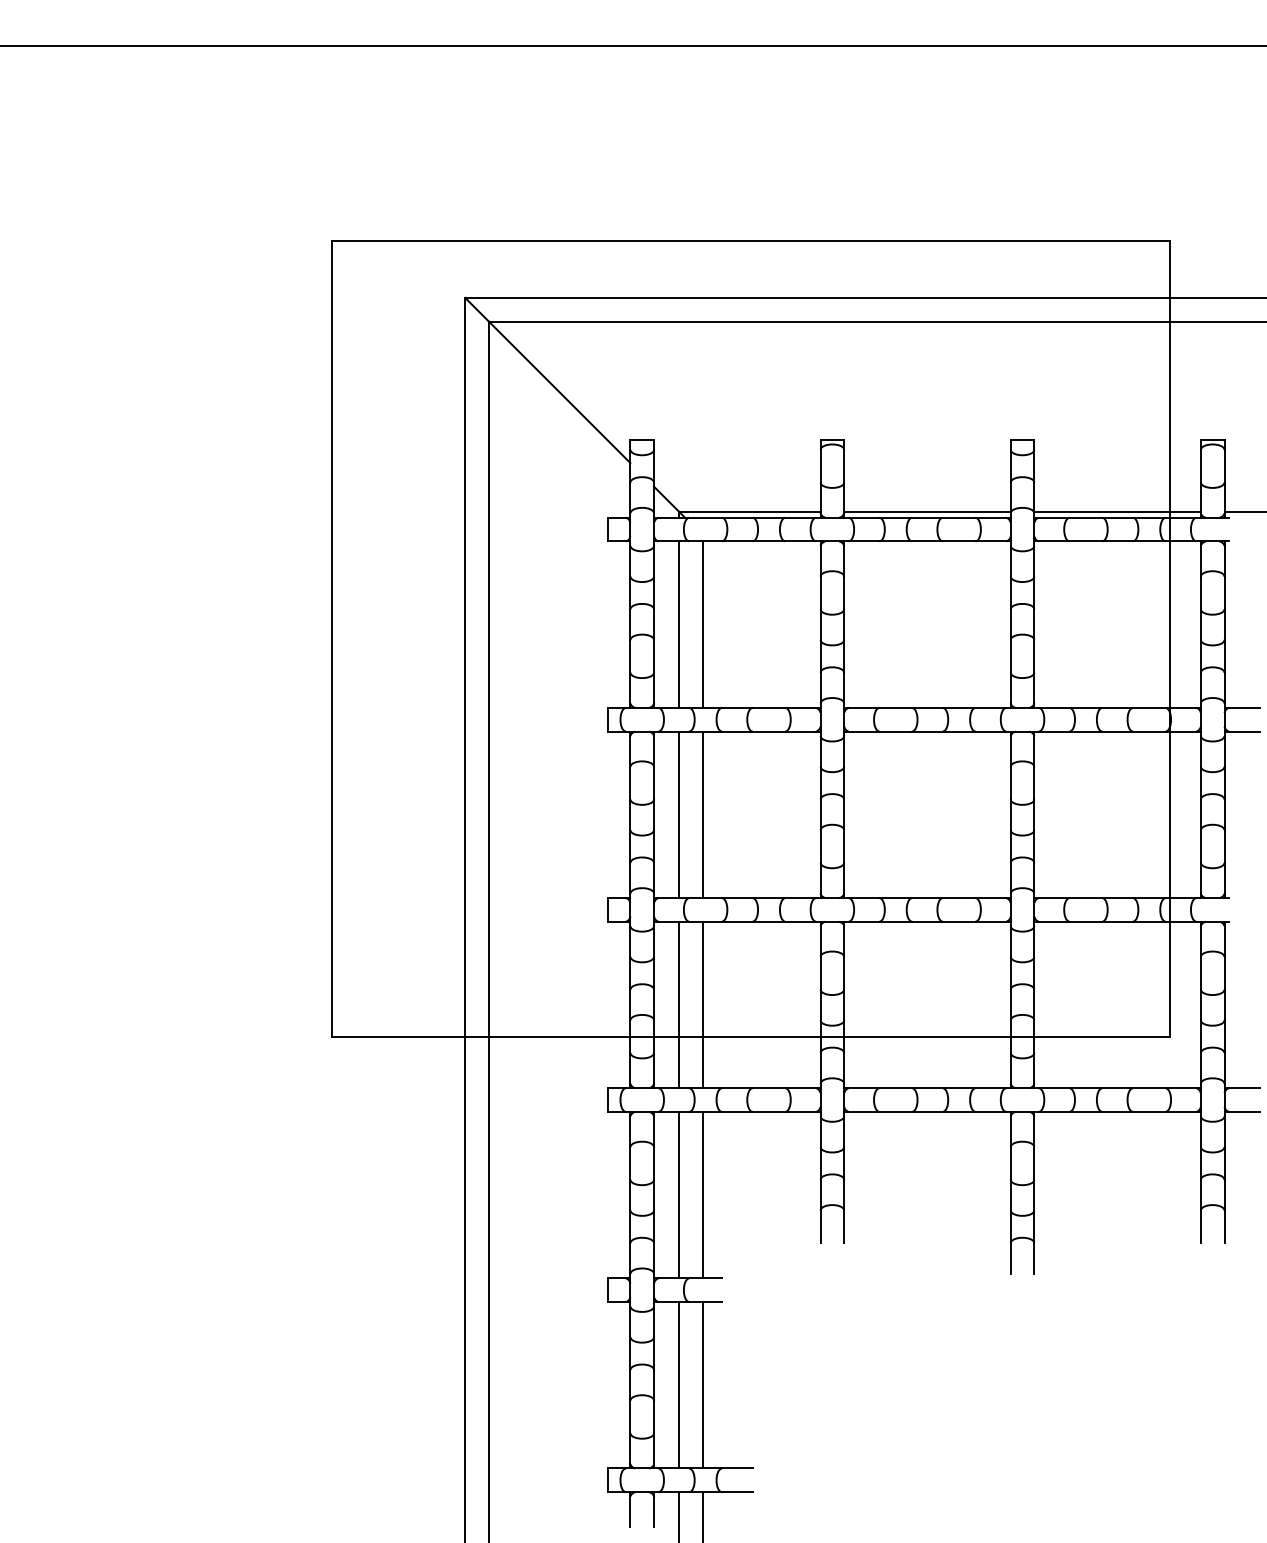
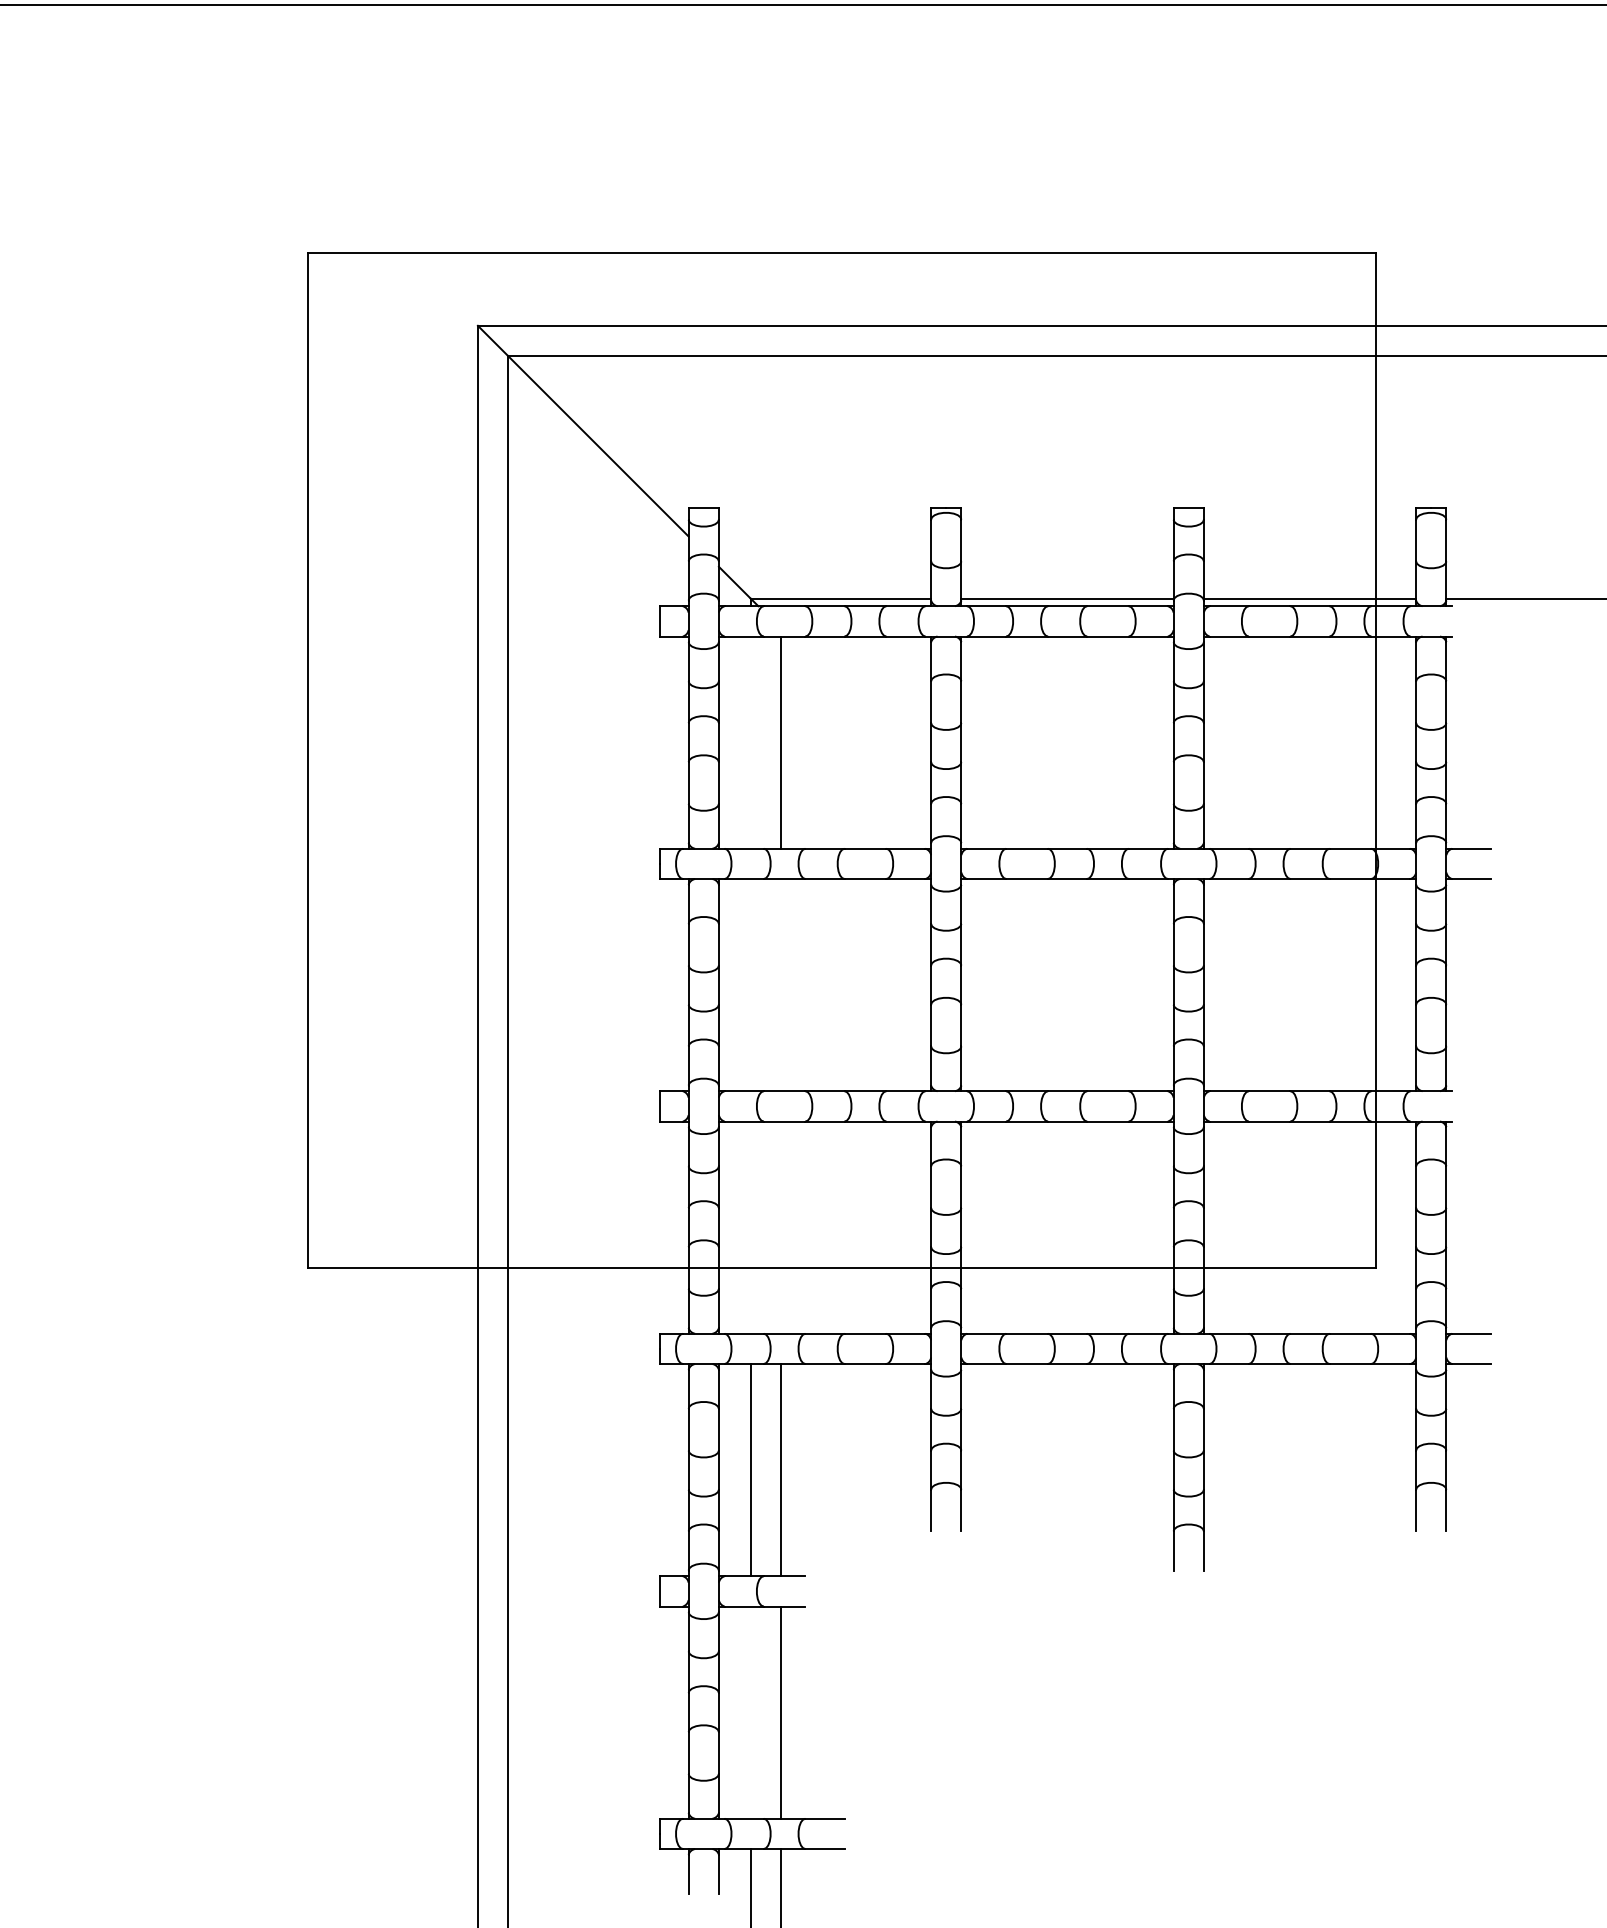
line: (679, 624) -> (751, 742), removed
line: (679, 814) -> (751, 984), removed
line: (702, 814) -> (780, 984), removed
line: (679, 1004) -> (751, 1227), removed
line: (702, 1004) -> (780, 1227), removed
line: (679, 1385) -> (751, 1712), removed

